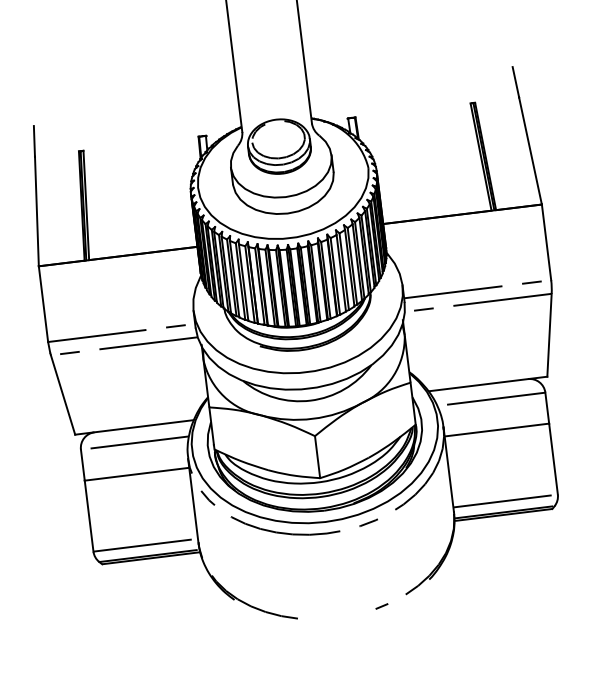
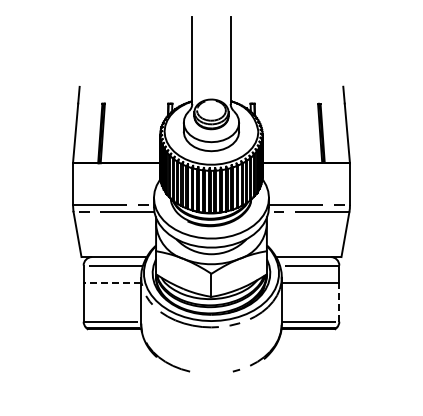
line: (553, 459) -> (339, 302), solid -> dashed
line: (137, 474) -> (112, 282), solid -> dashed

